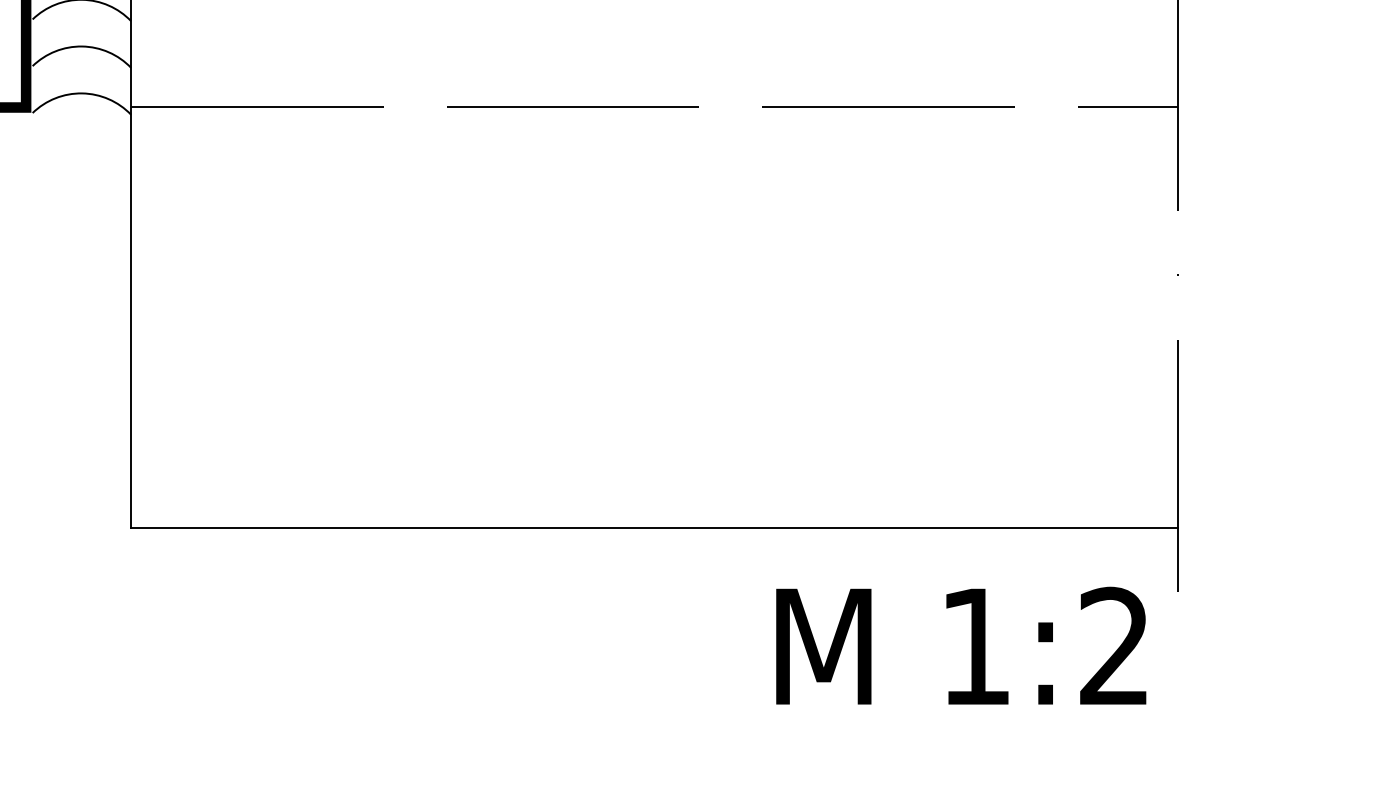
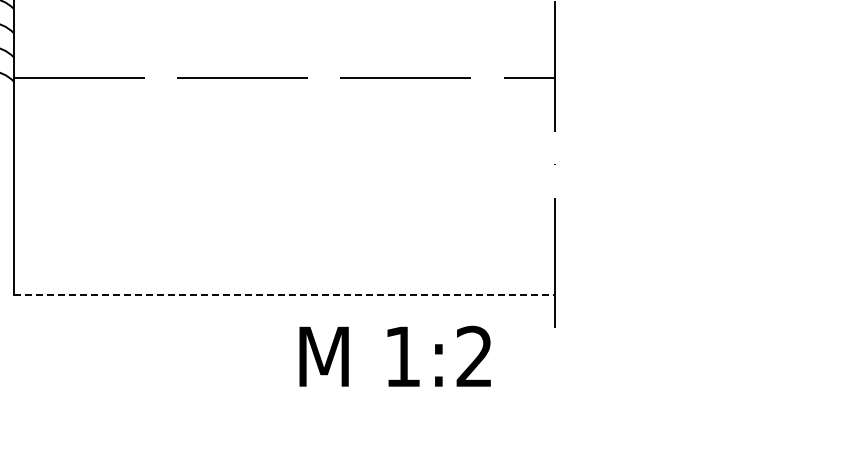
line: (654, 528) -> (284, 295), solid -> dashed
text: (959, 644) -> (394, 355), moved

